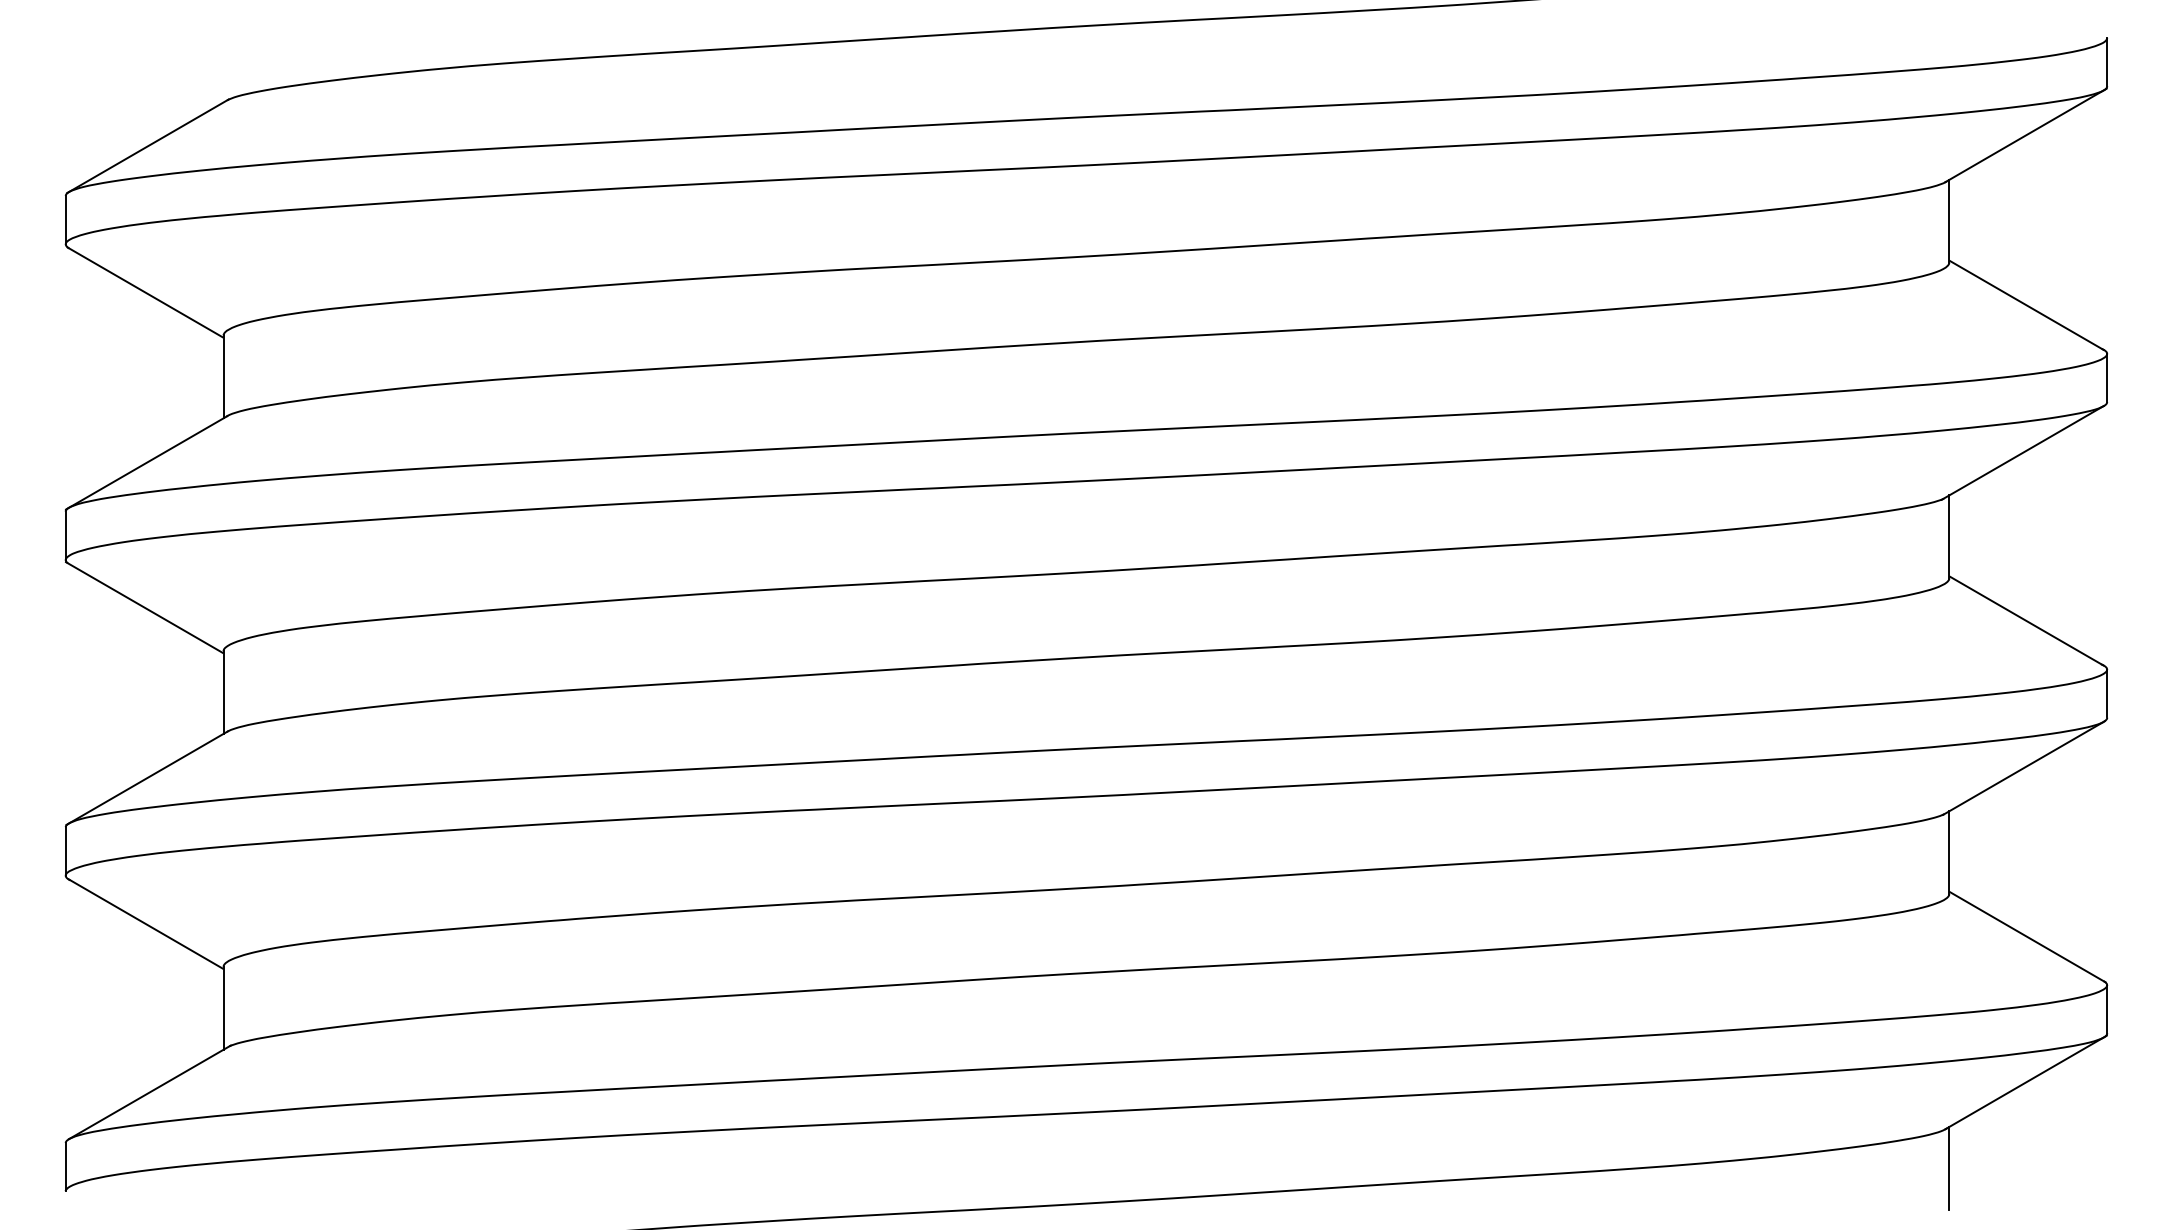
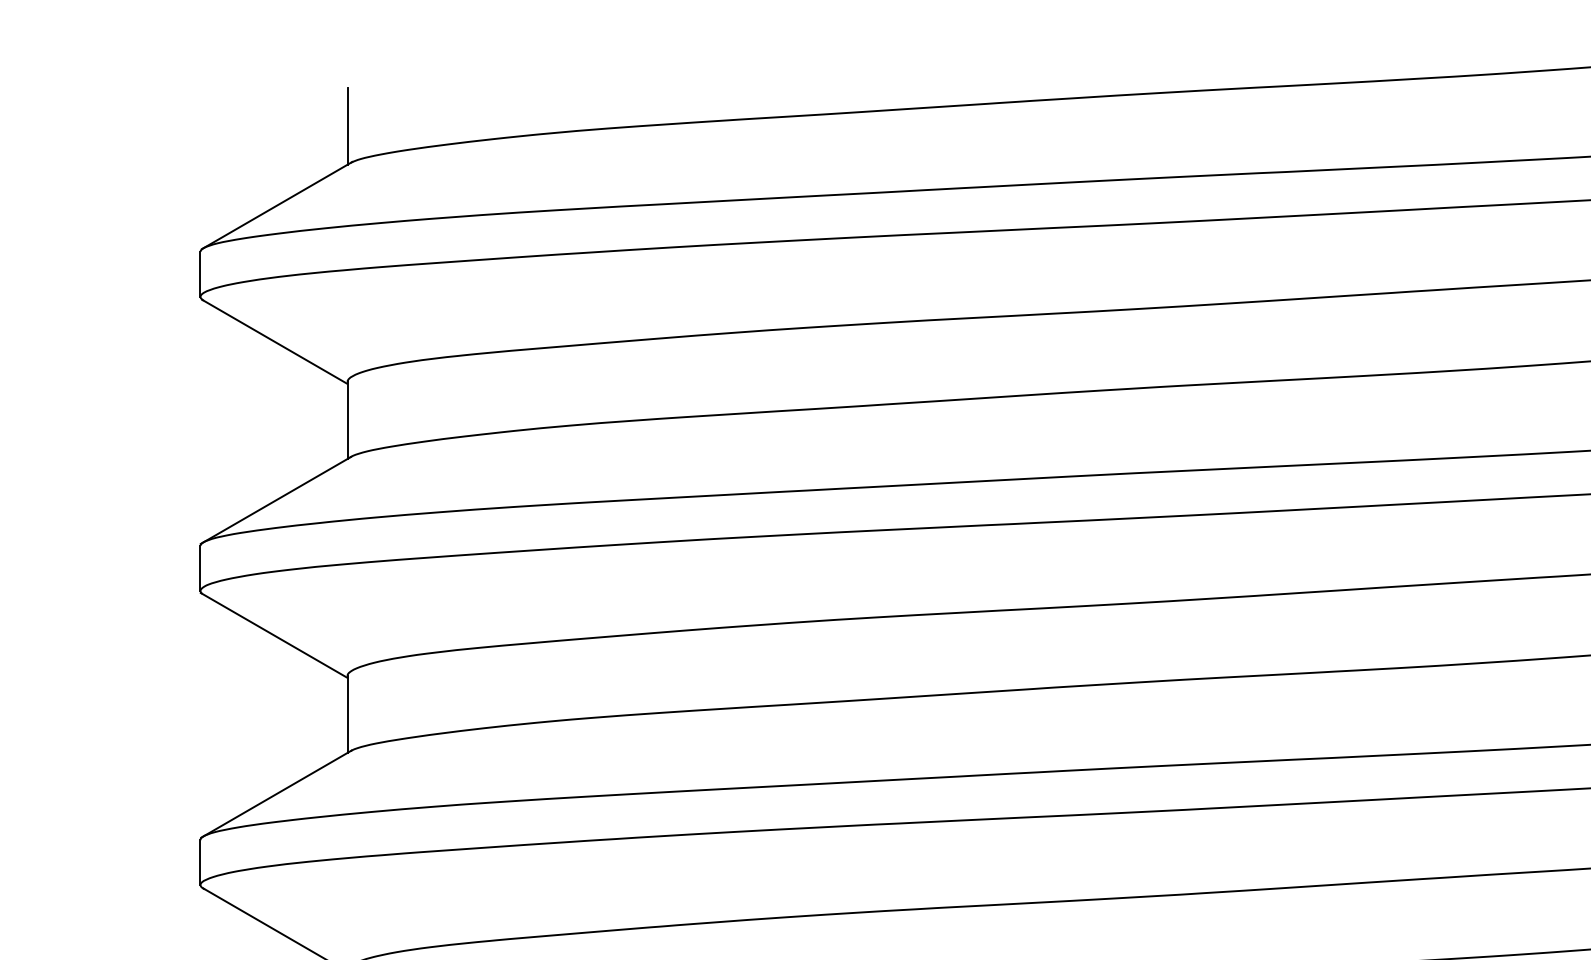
line: (223, 60) -> (347, 125), added

